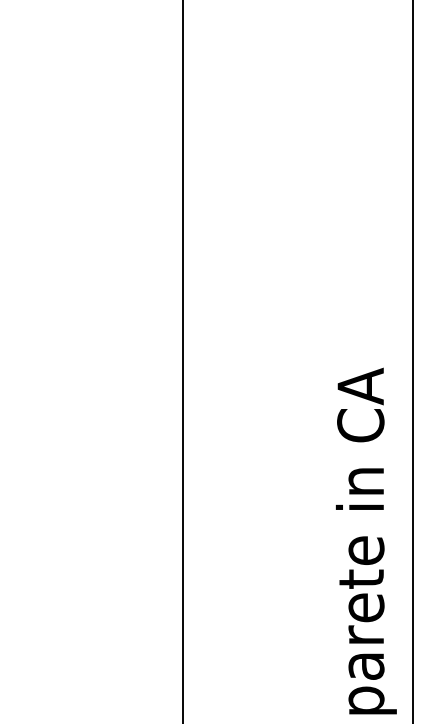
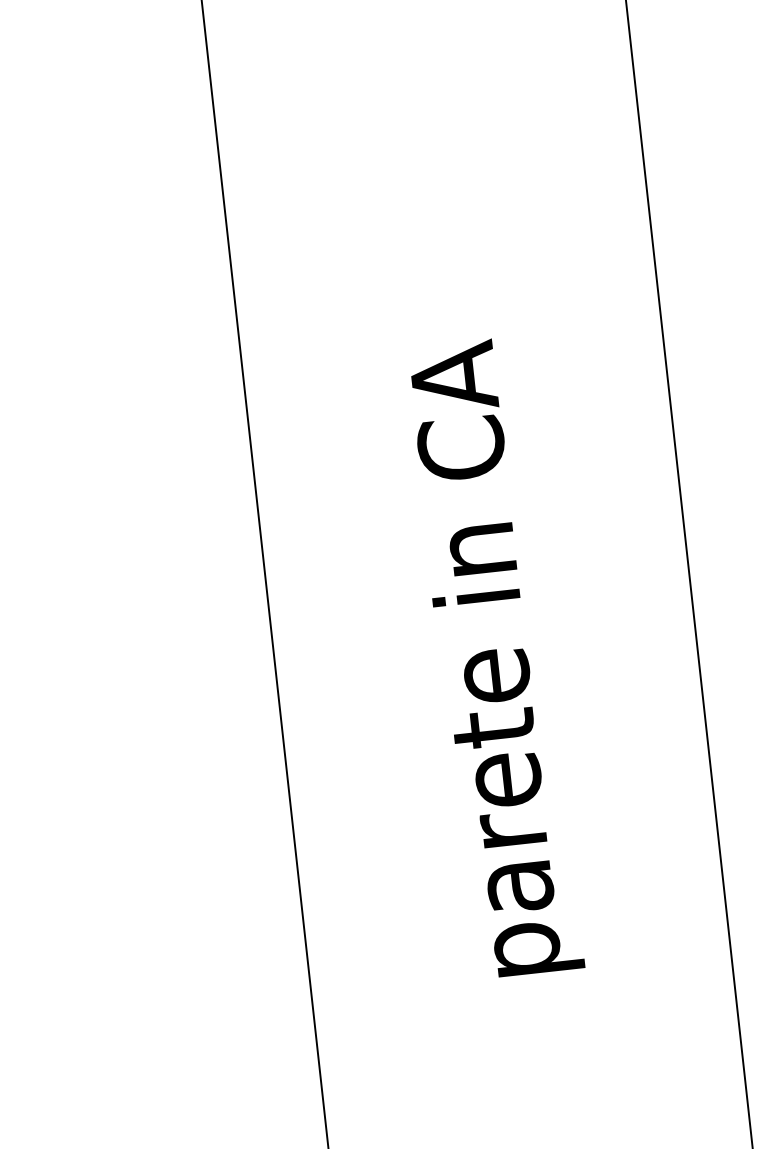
text: (366, 540) -> (495, 657), moved

